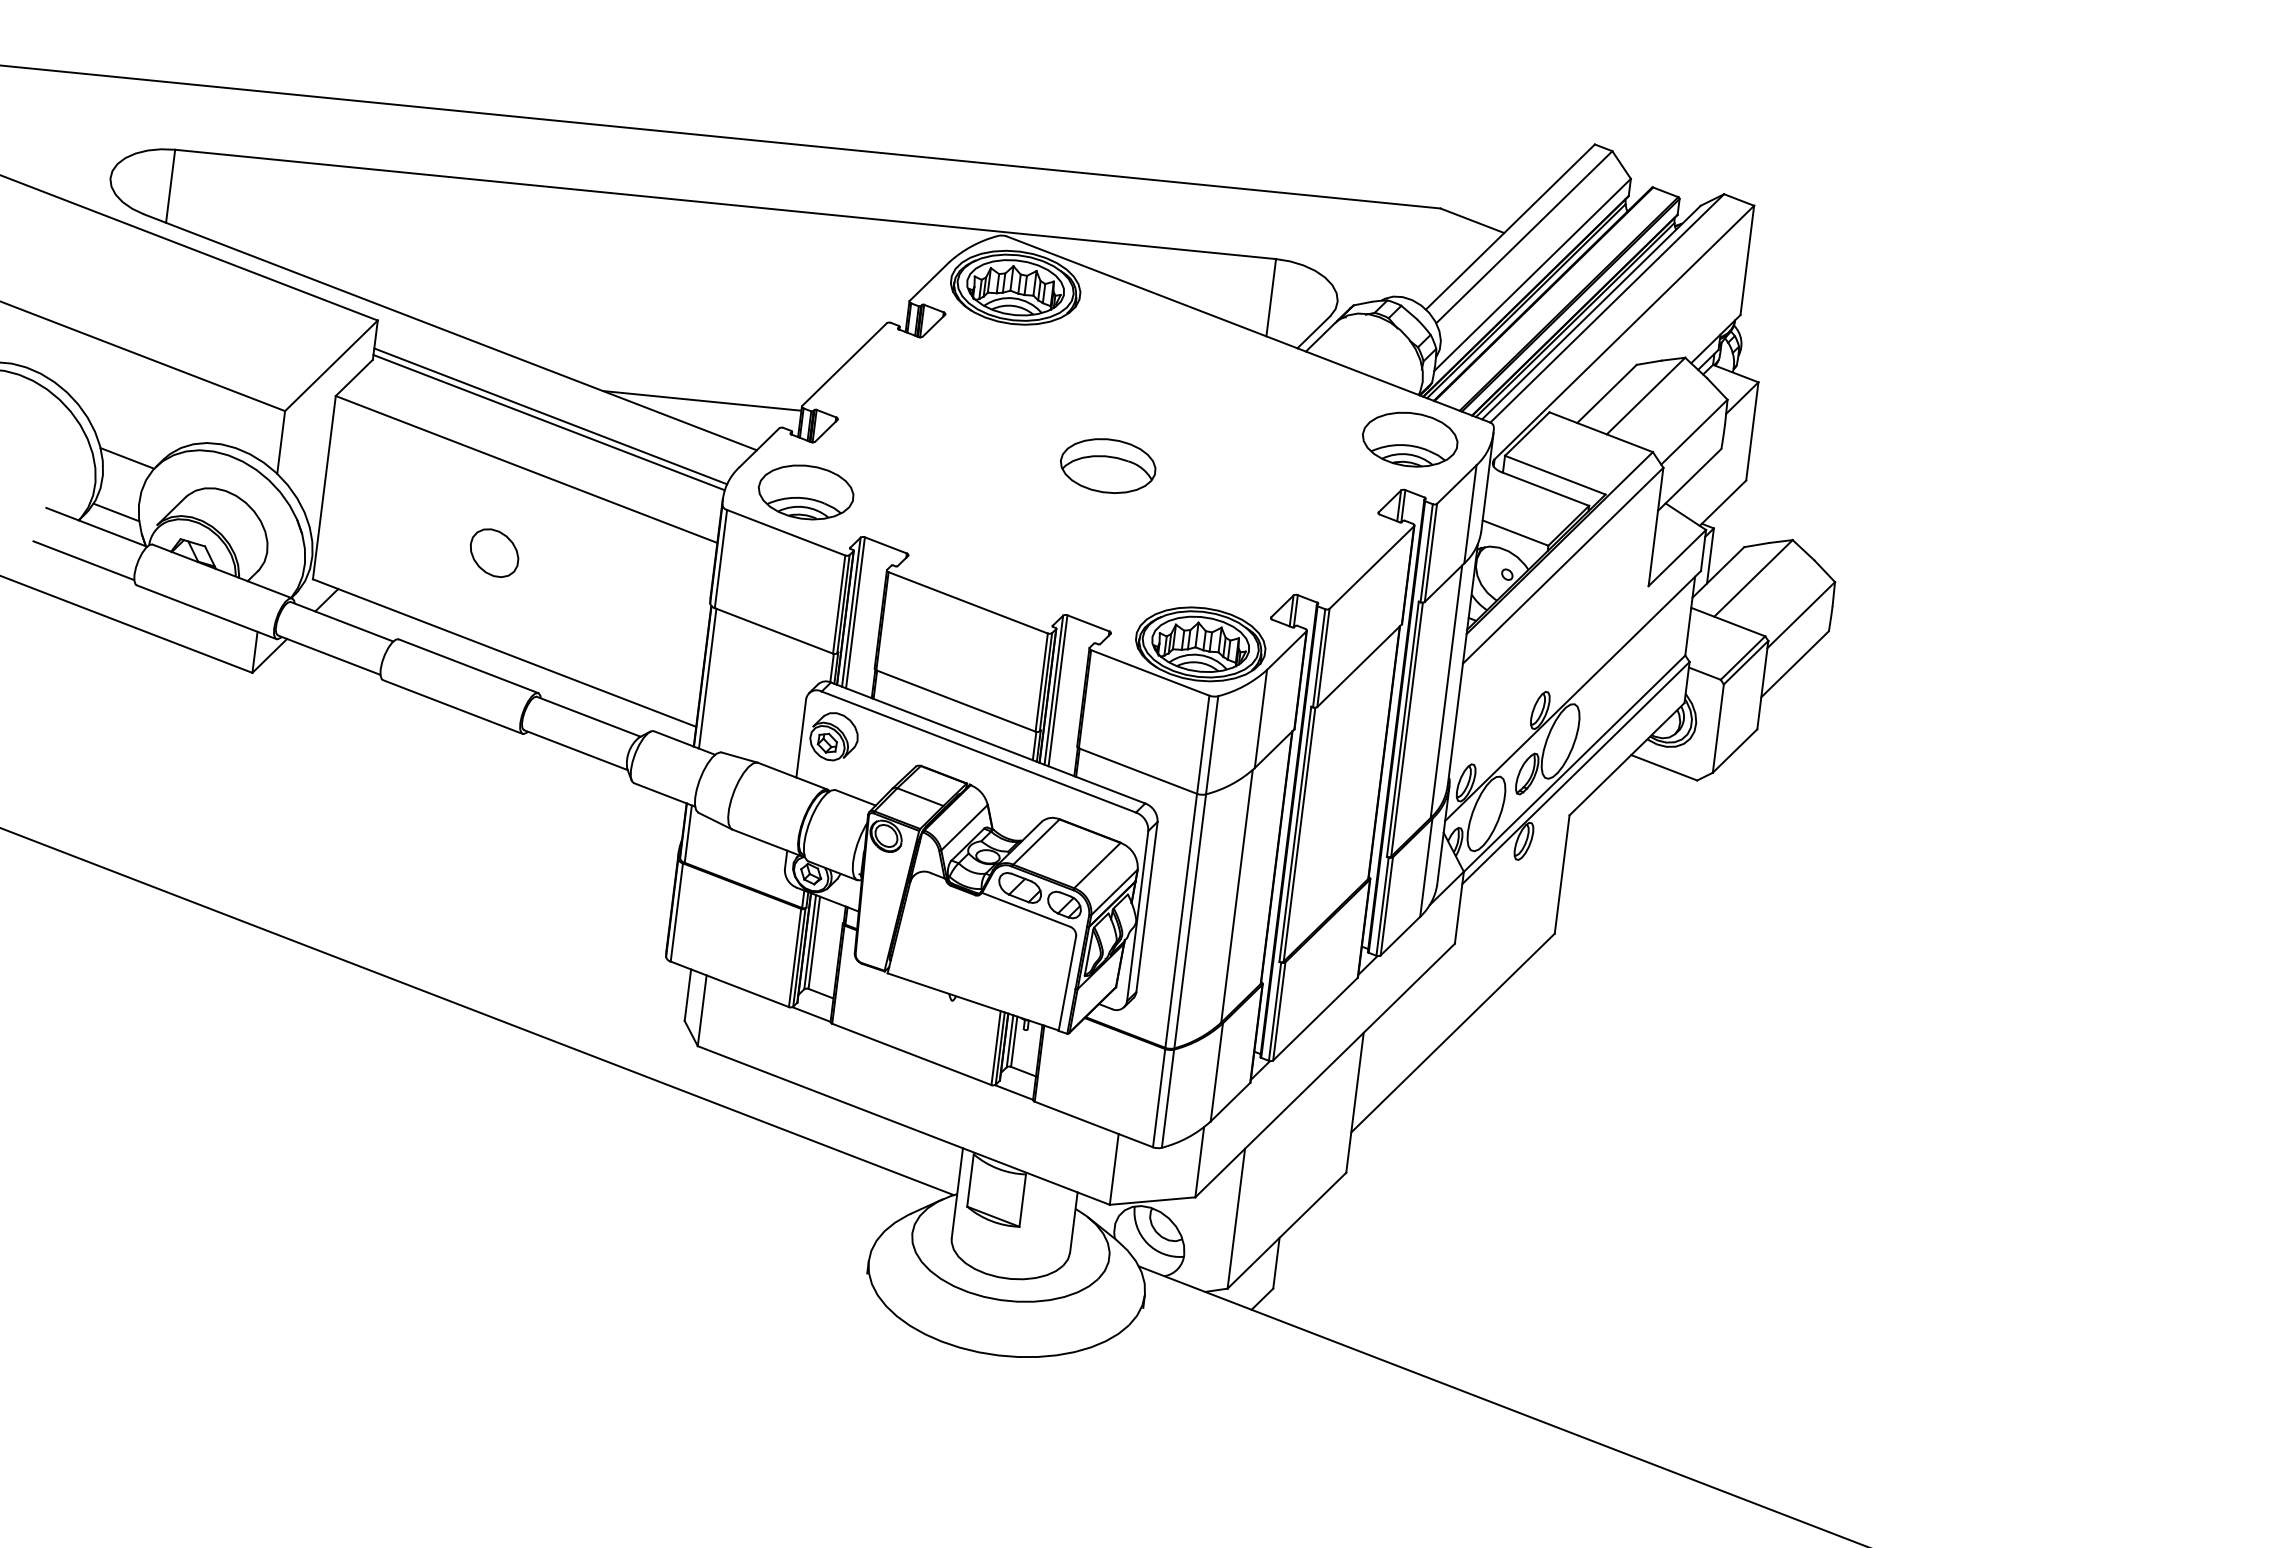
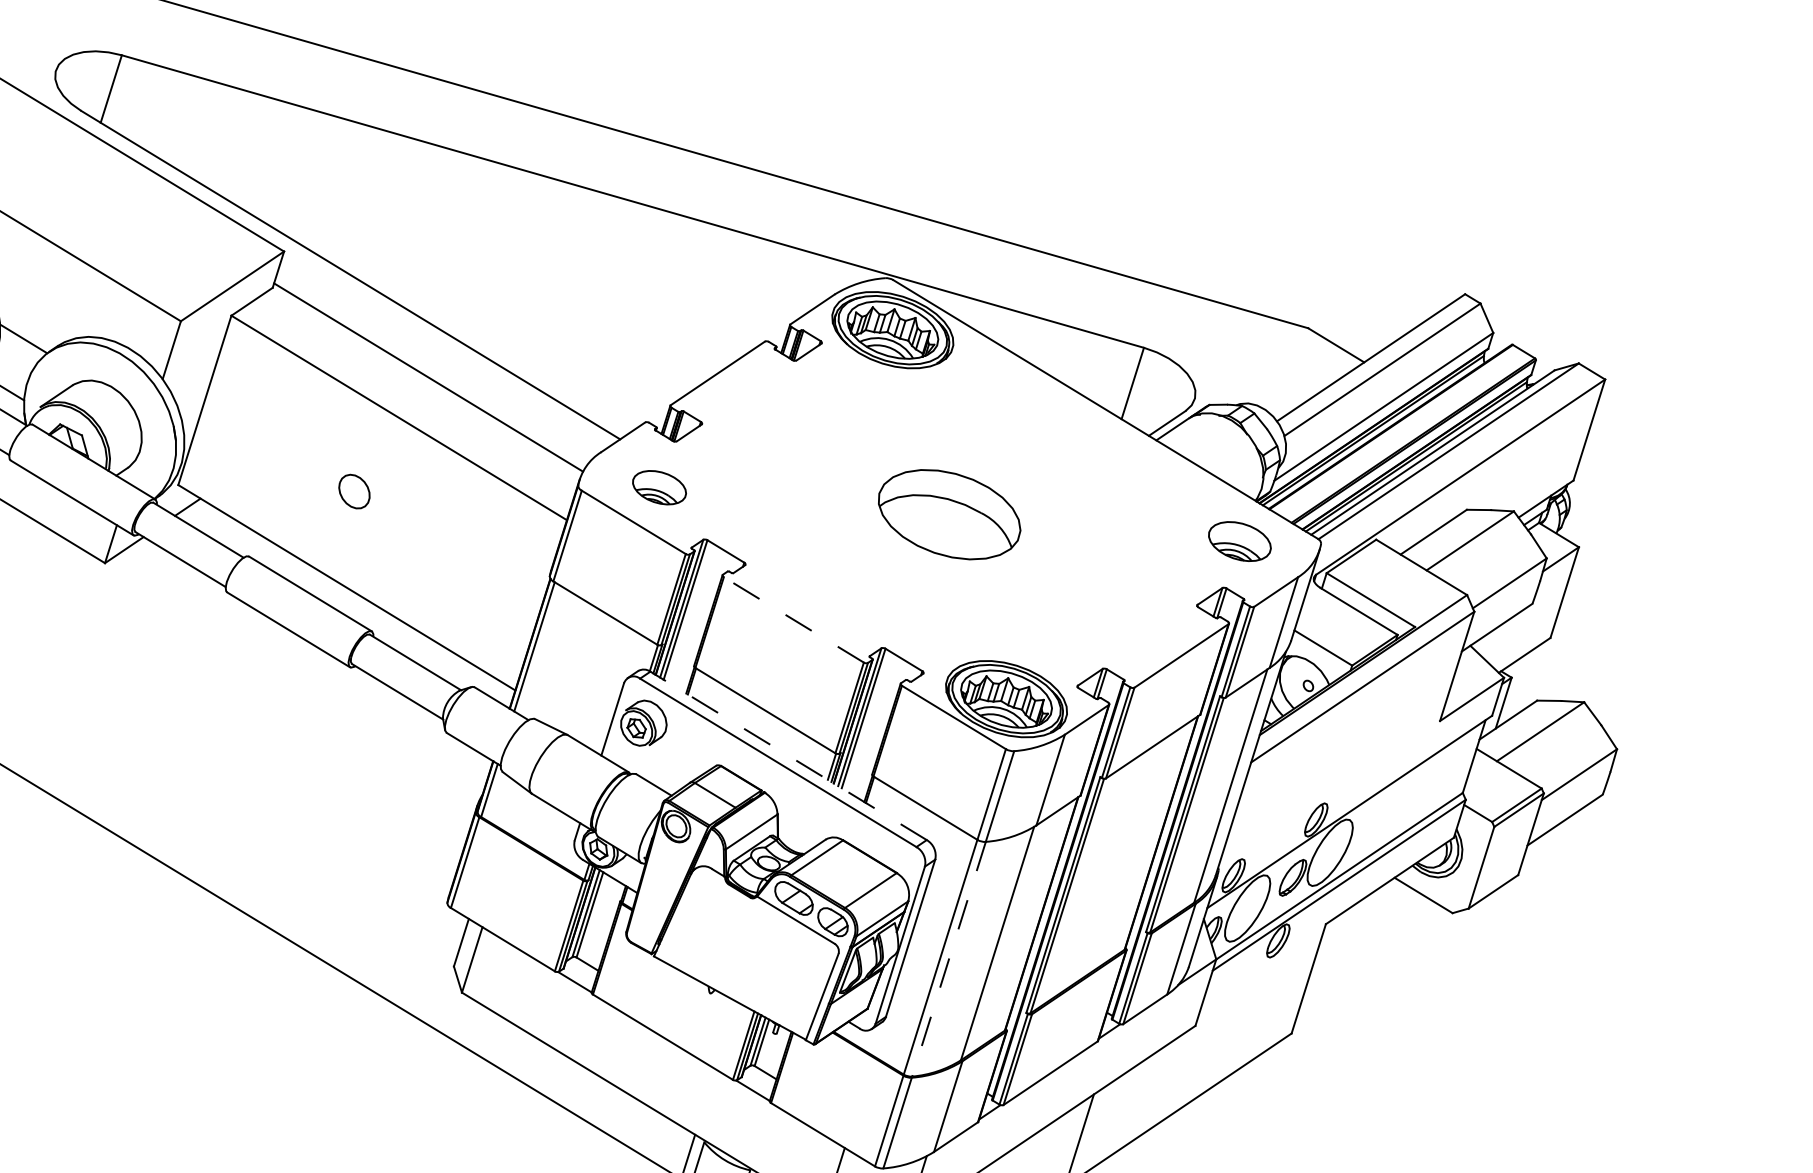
line: (701, 400) -> (576, 382), removed
line: (550, 416) -> (430, 371), removed
part: (1410, 439) -> (1240, 541), size x0.7
part: (1108, 465) -> (950, 514), size x1.6
part: (805, 492) -> (658, 487), size x0.6
part: (494, 553) -> (354, 491), size x0.7
line: (967, 602) -> (793, 619), solid -> dashed
line: (987, 742) -> (788, 755), solid -> dashed
line: (1190, 921) -> (949, 959), solid -> dashed

